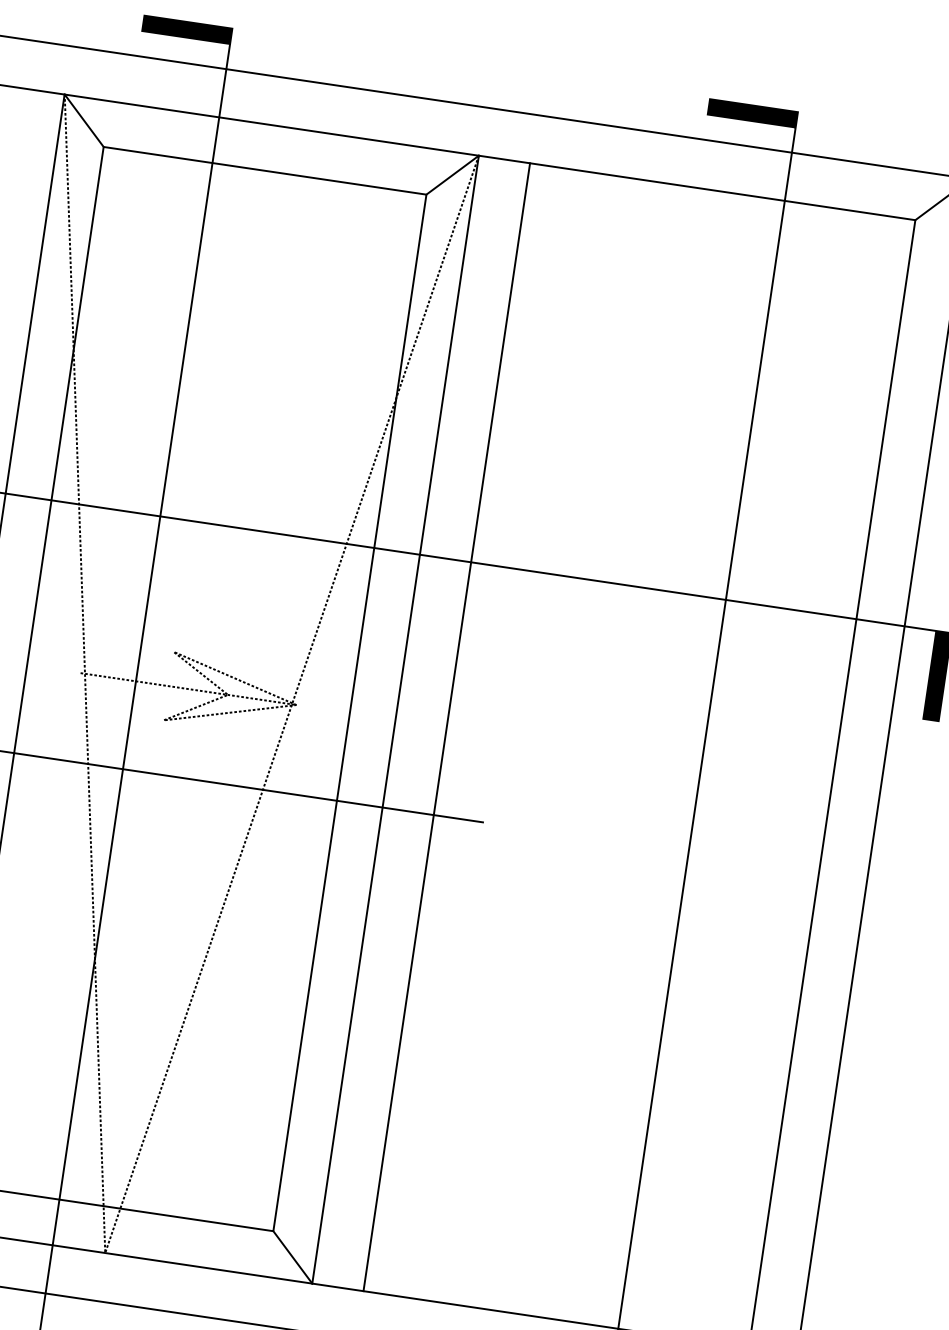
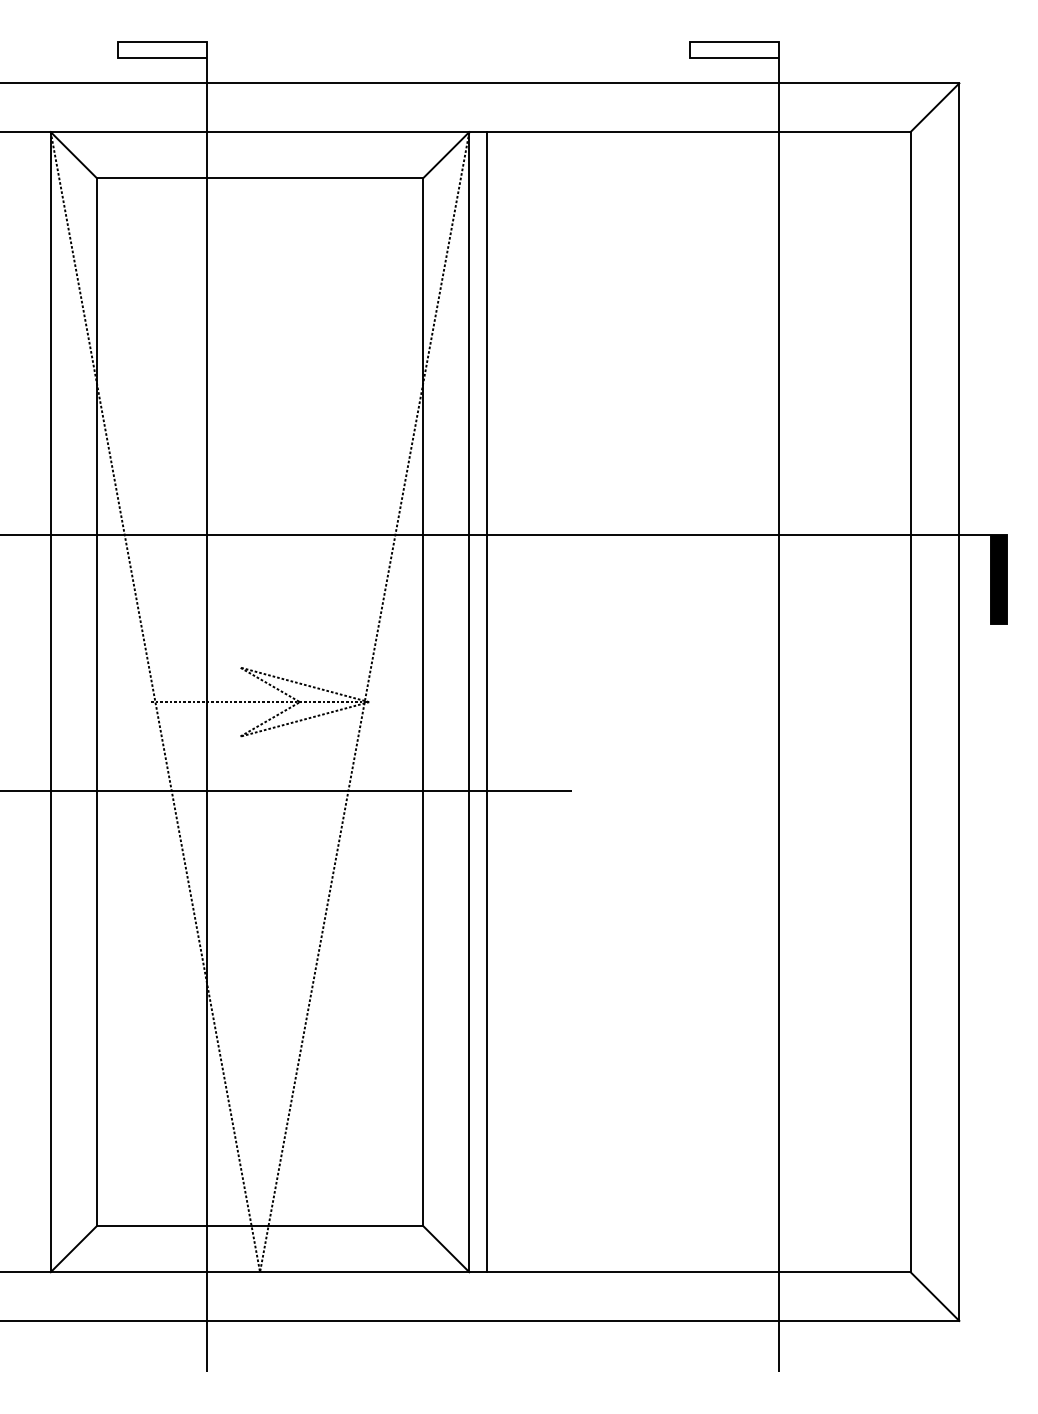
fill: (187, 29) -> (162, 49), removed
fill: (752, 112) -> (733, 49), removed
line: (447, 727) -> (487, 702), moved

